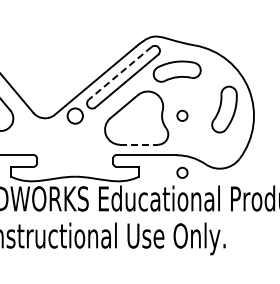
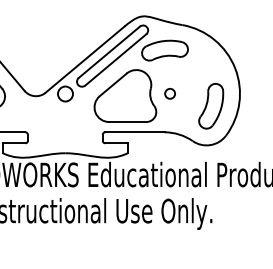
line: (120, 73) -> (109, 52), dashed -> solid
part: (224, 109) -> (211, 106), moved
line: (139, 144) -> (128, 121), dashed -> solid
circle: (182, 172) -> (170, 149), removed

